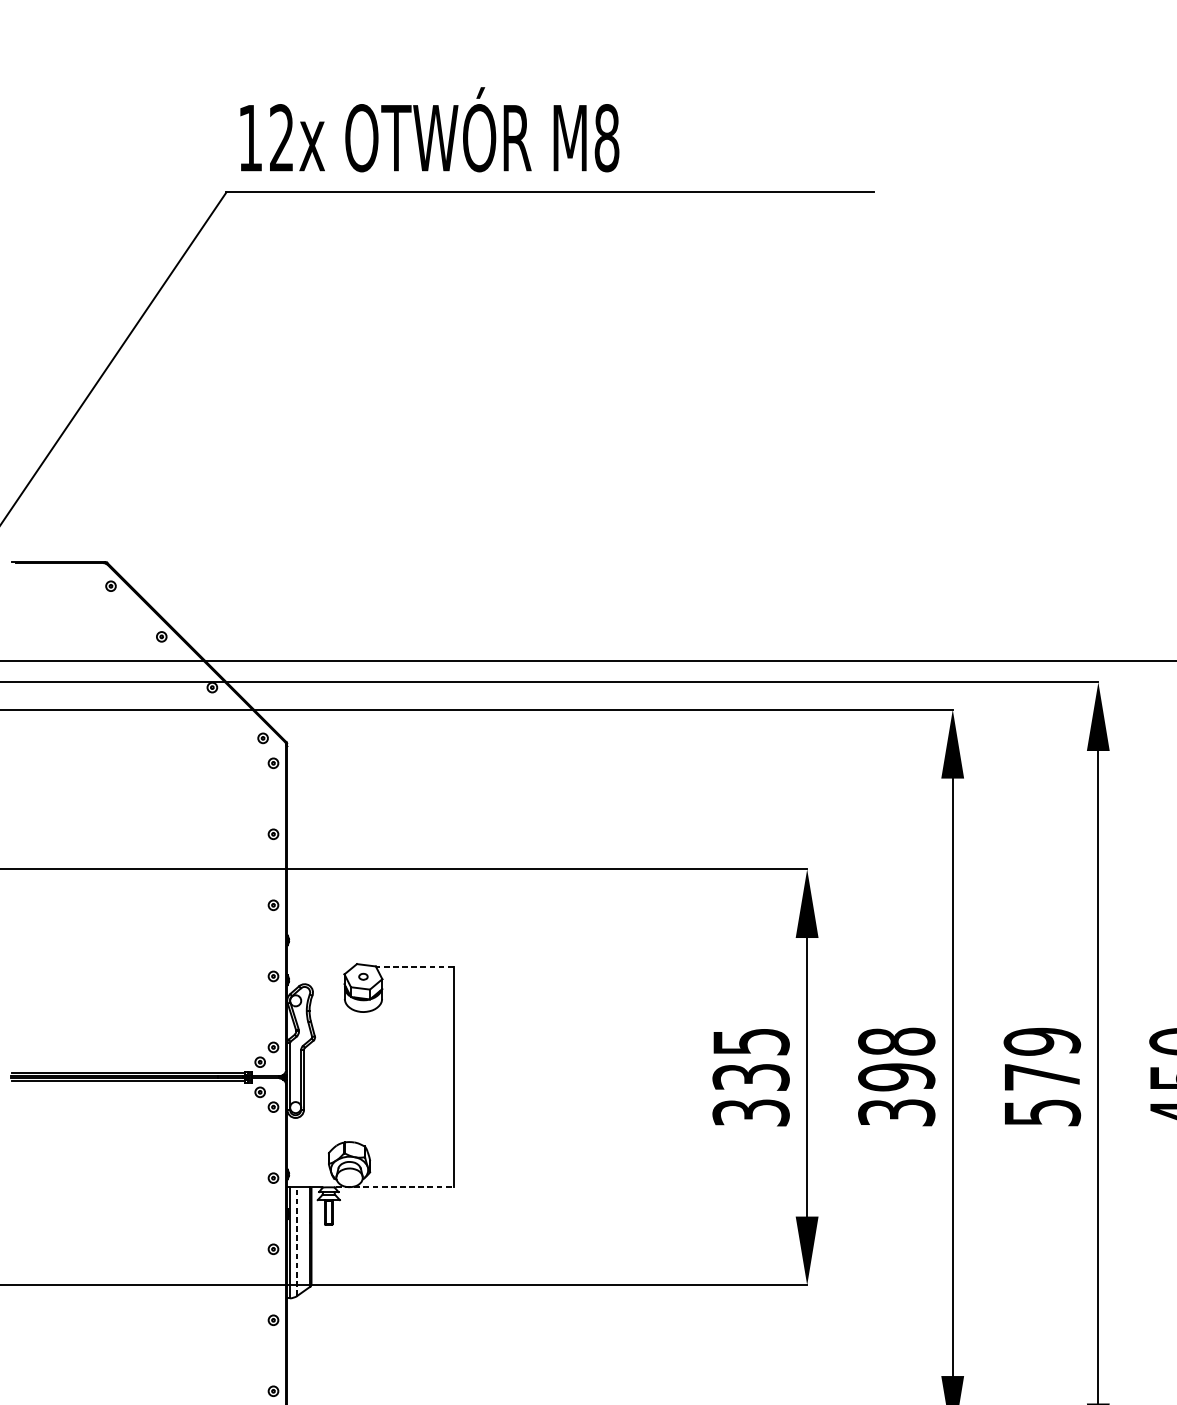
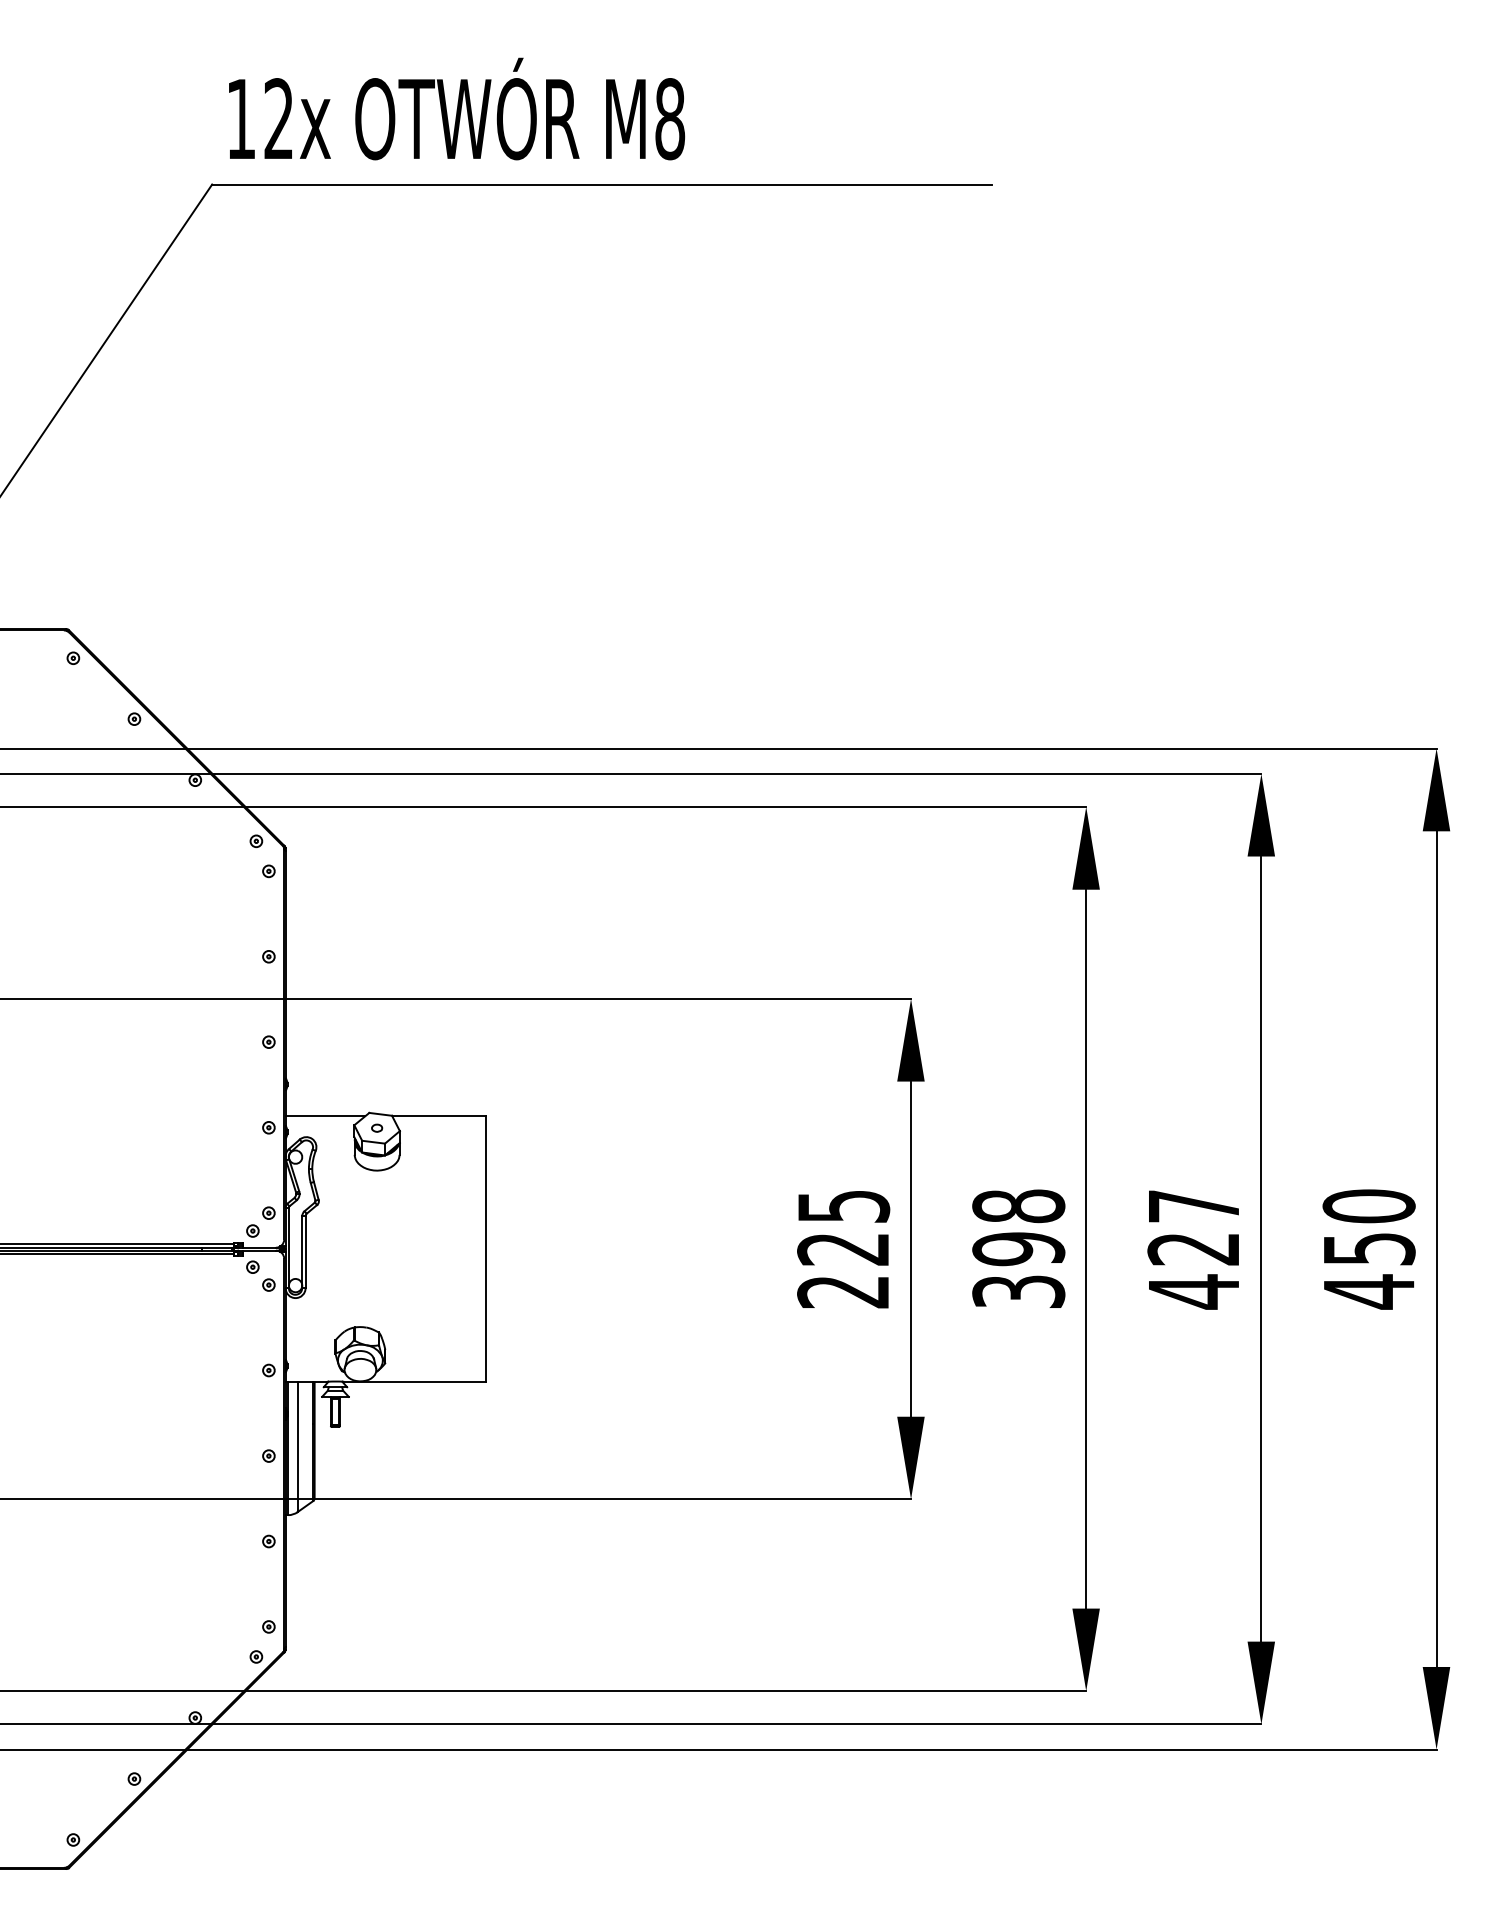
line: (320, 967) -> (325, 1116), added
line: (415, 967) -> (439, 1116), dashed -> solid
text: (1041, 1077) -> (1193, 1249), 579 -> 427
text: (751, 1095) -> (843, 1270), 335 -> 225
line: (394, 1187) -> (414, 1381), dashed -> solid
line: (297, 1241) -> (297, 1446), dashed -> solid

